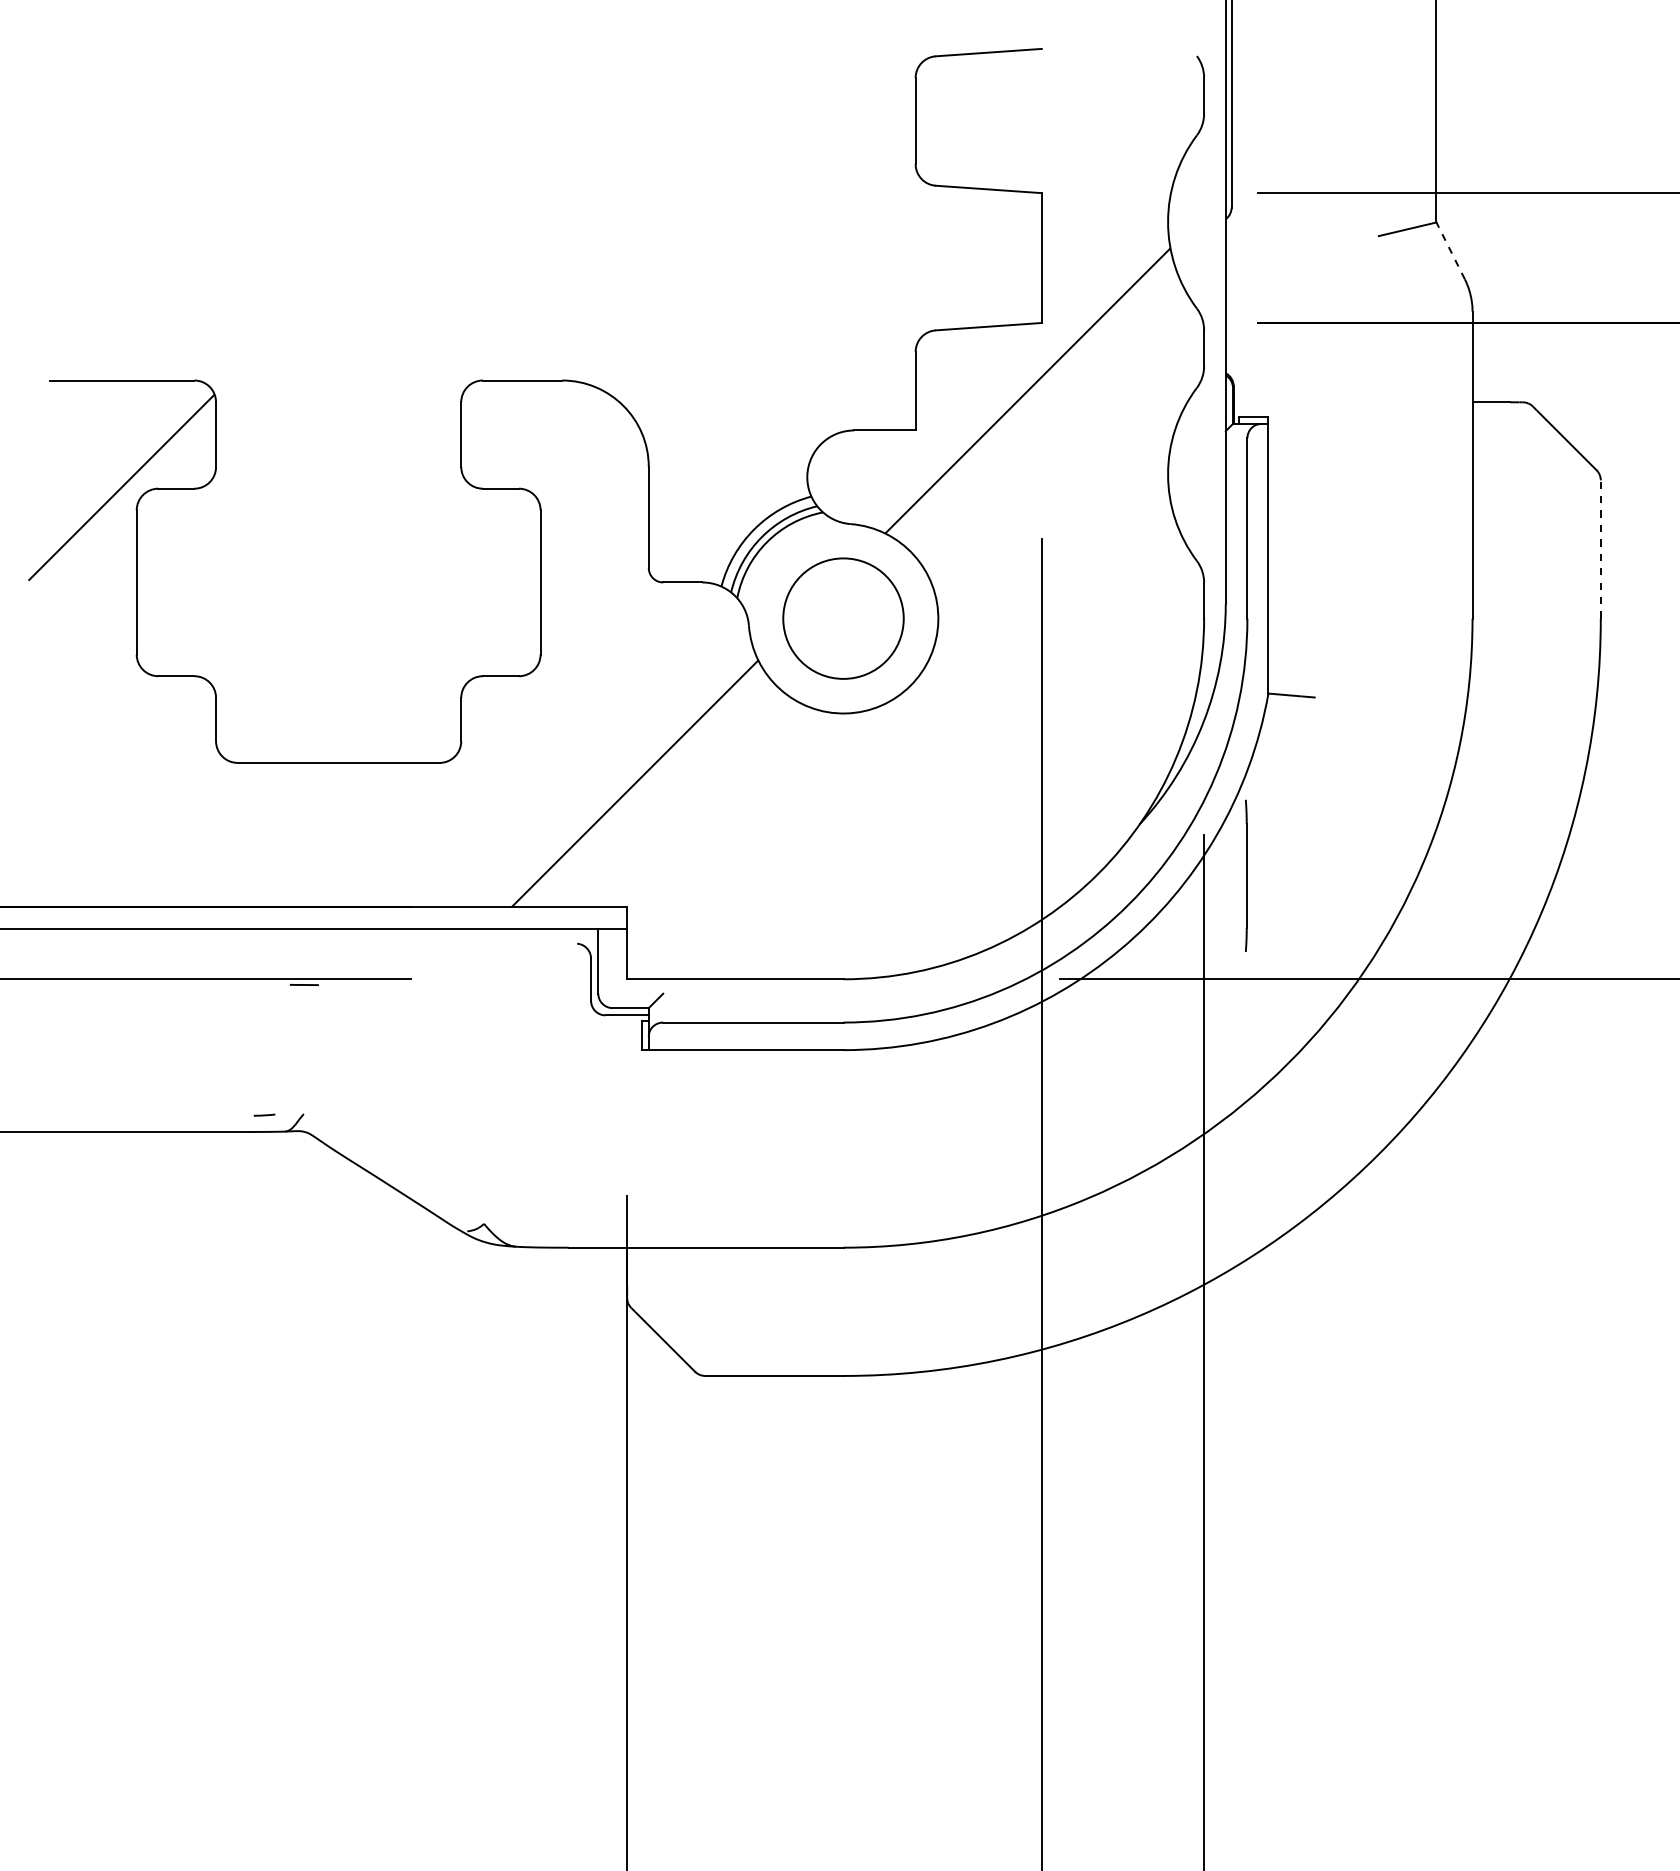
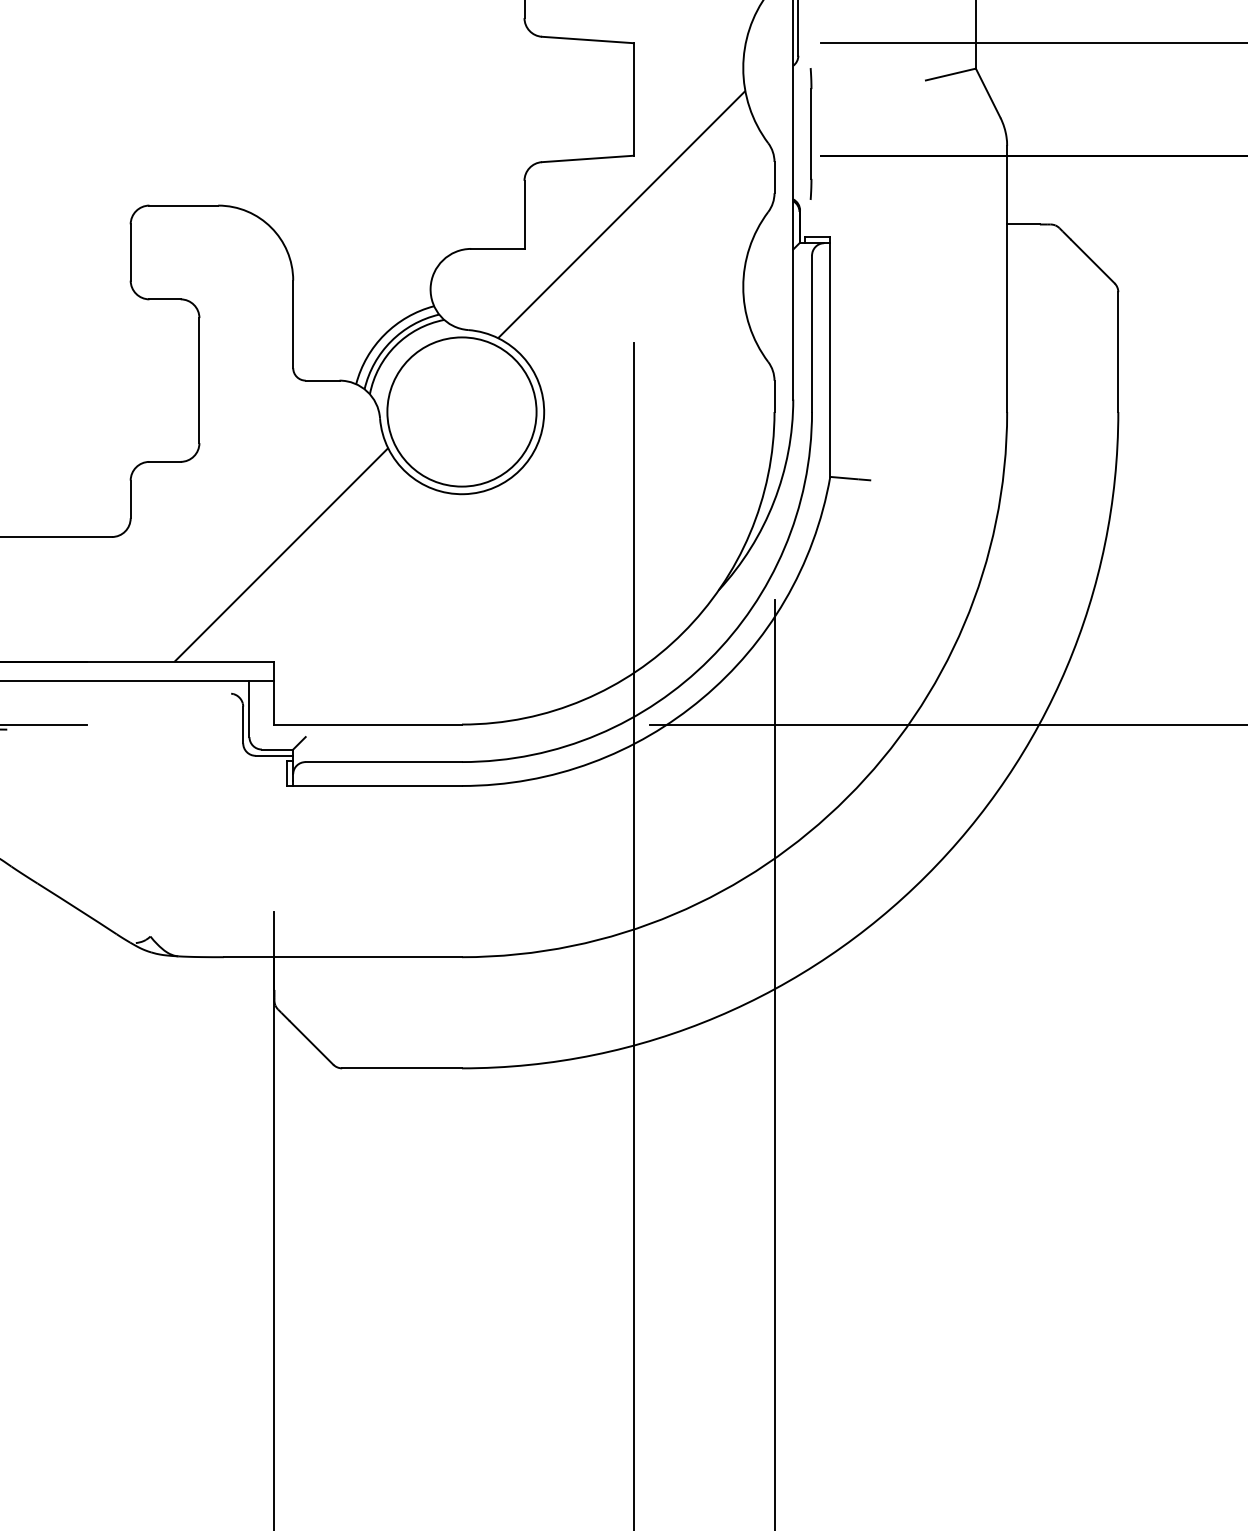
line: (1450, 250) -> (988, 92), dashed -> solid
line: (1600, 549) -> (1118, 352), dashed -> solid
circle: (843, 618) -> (461, 411), size x1.43
line: (1246, 875) -> (811, 133), moved

